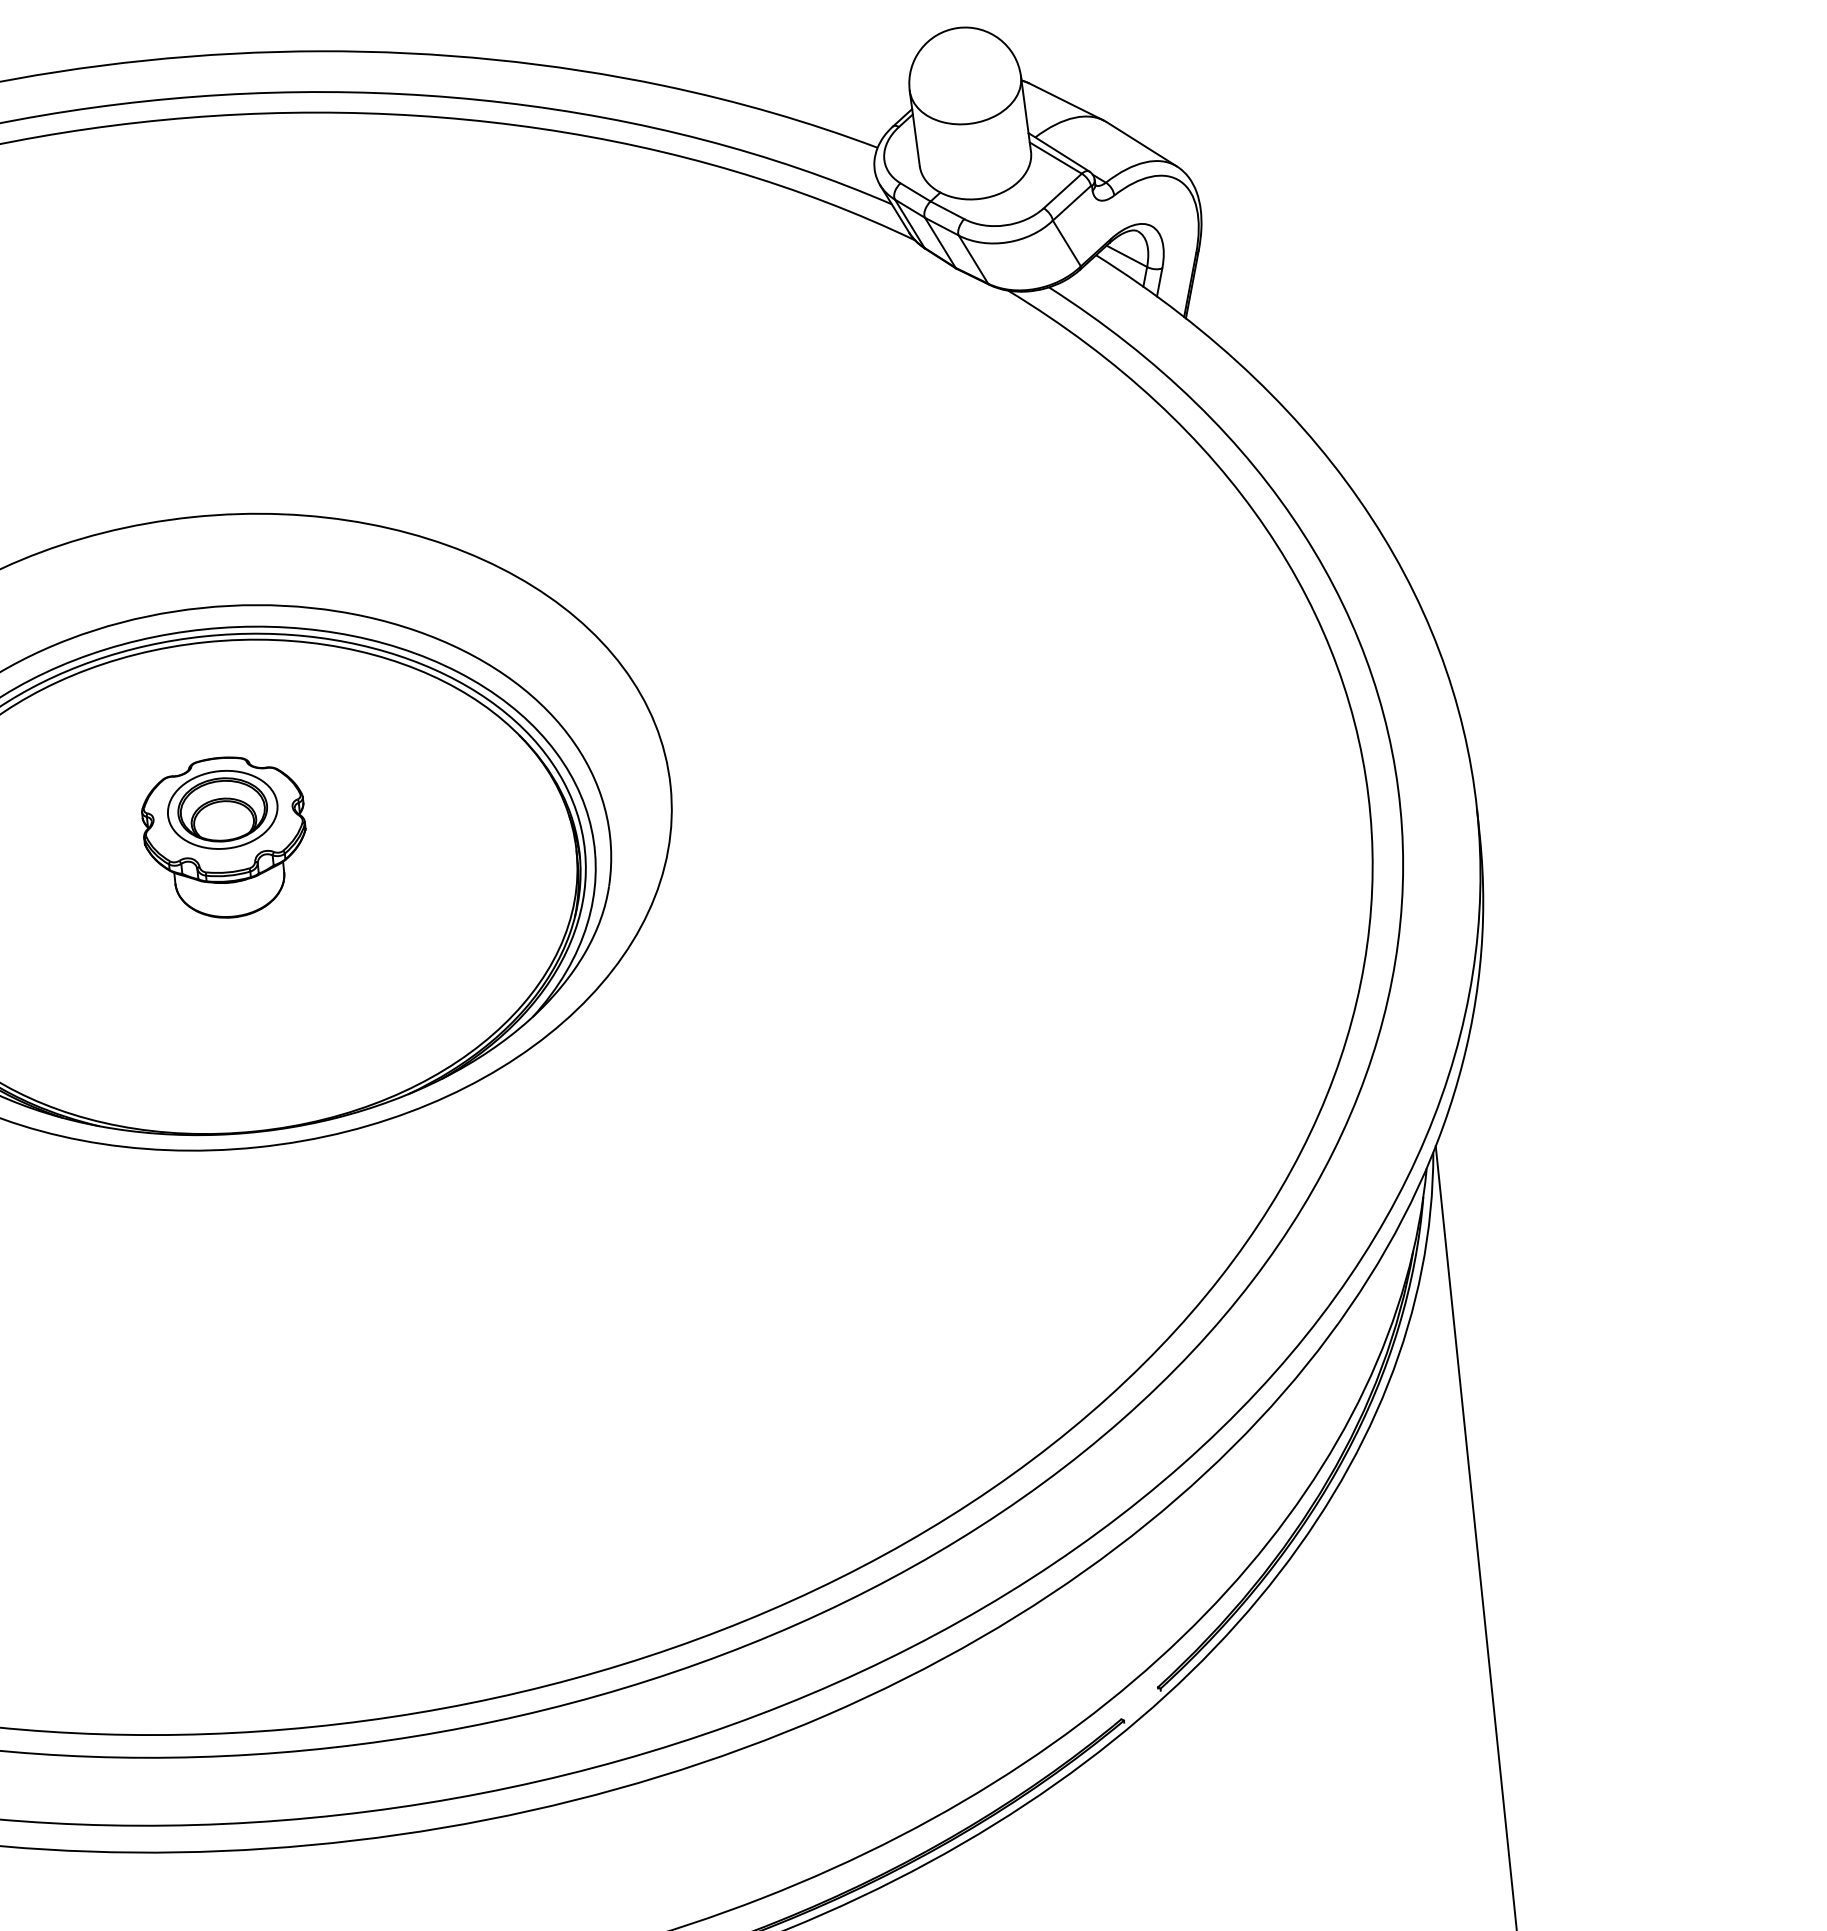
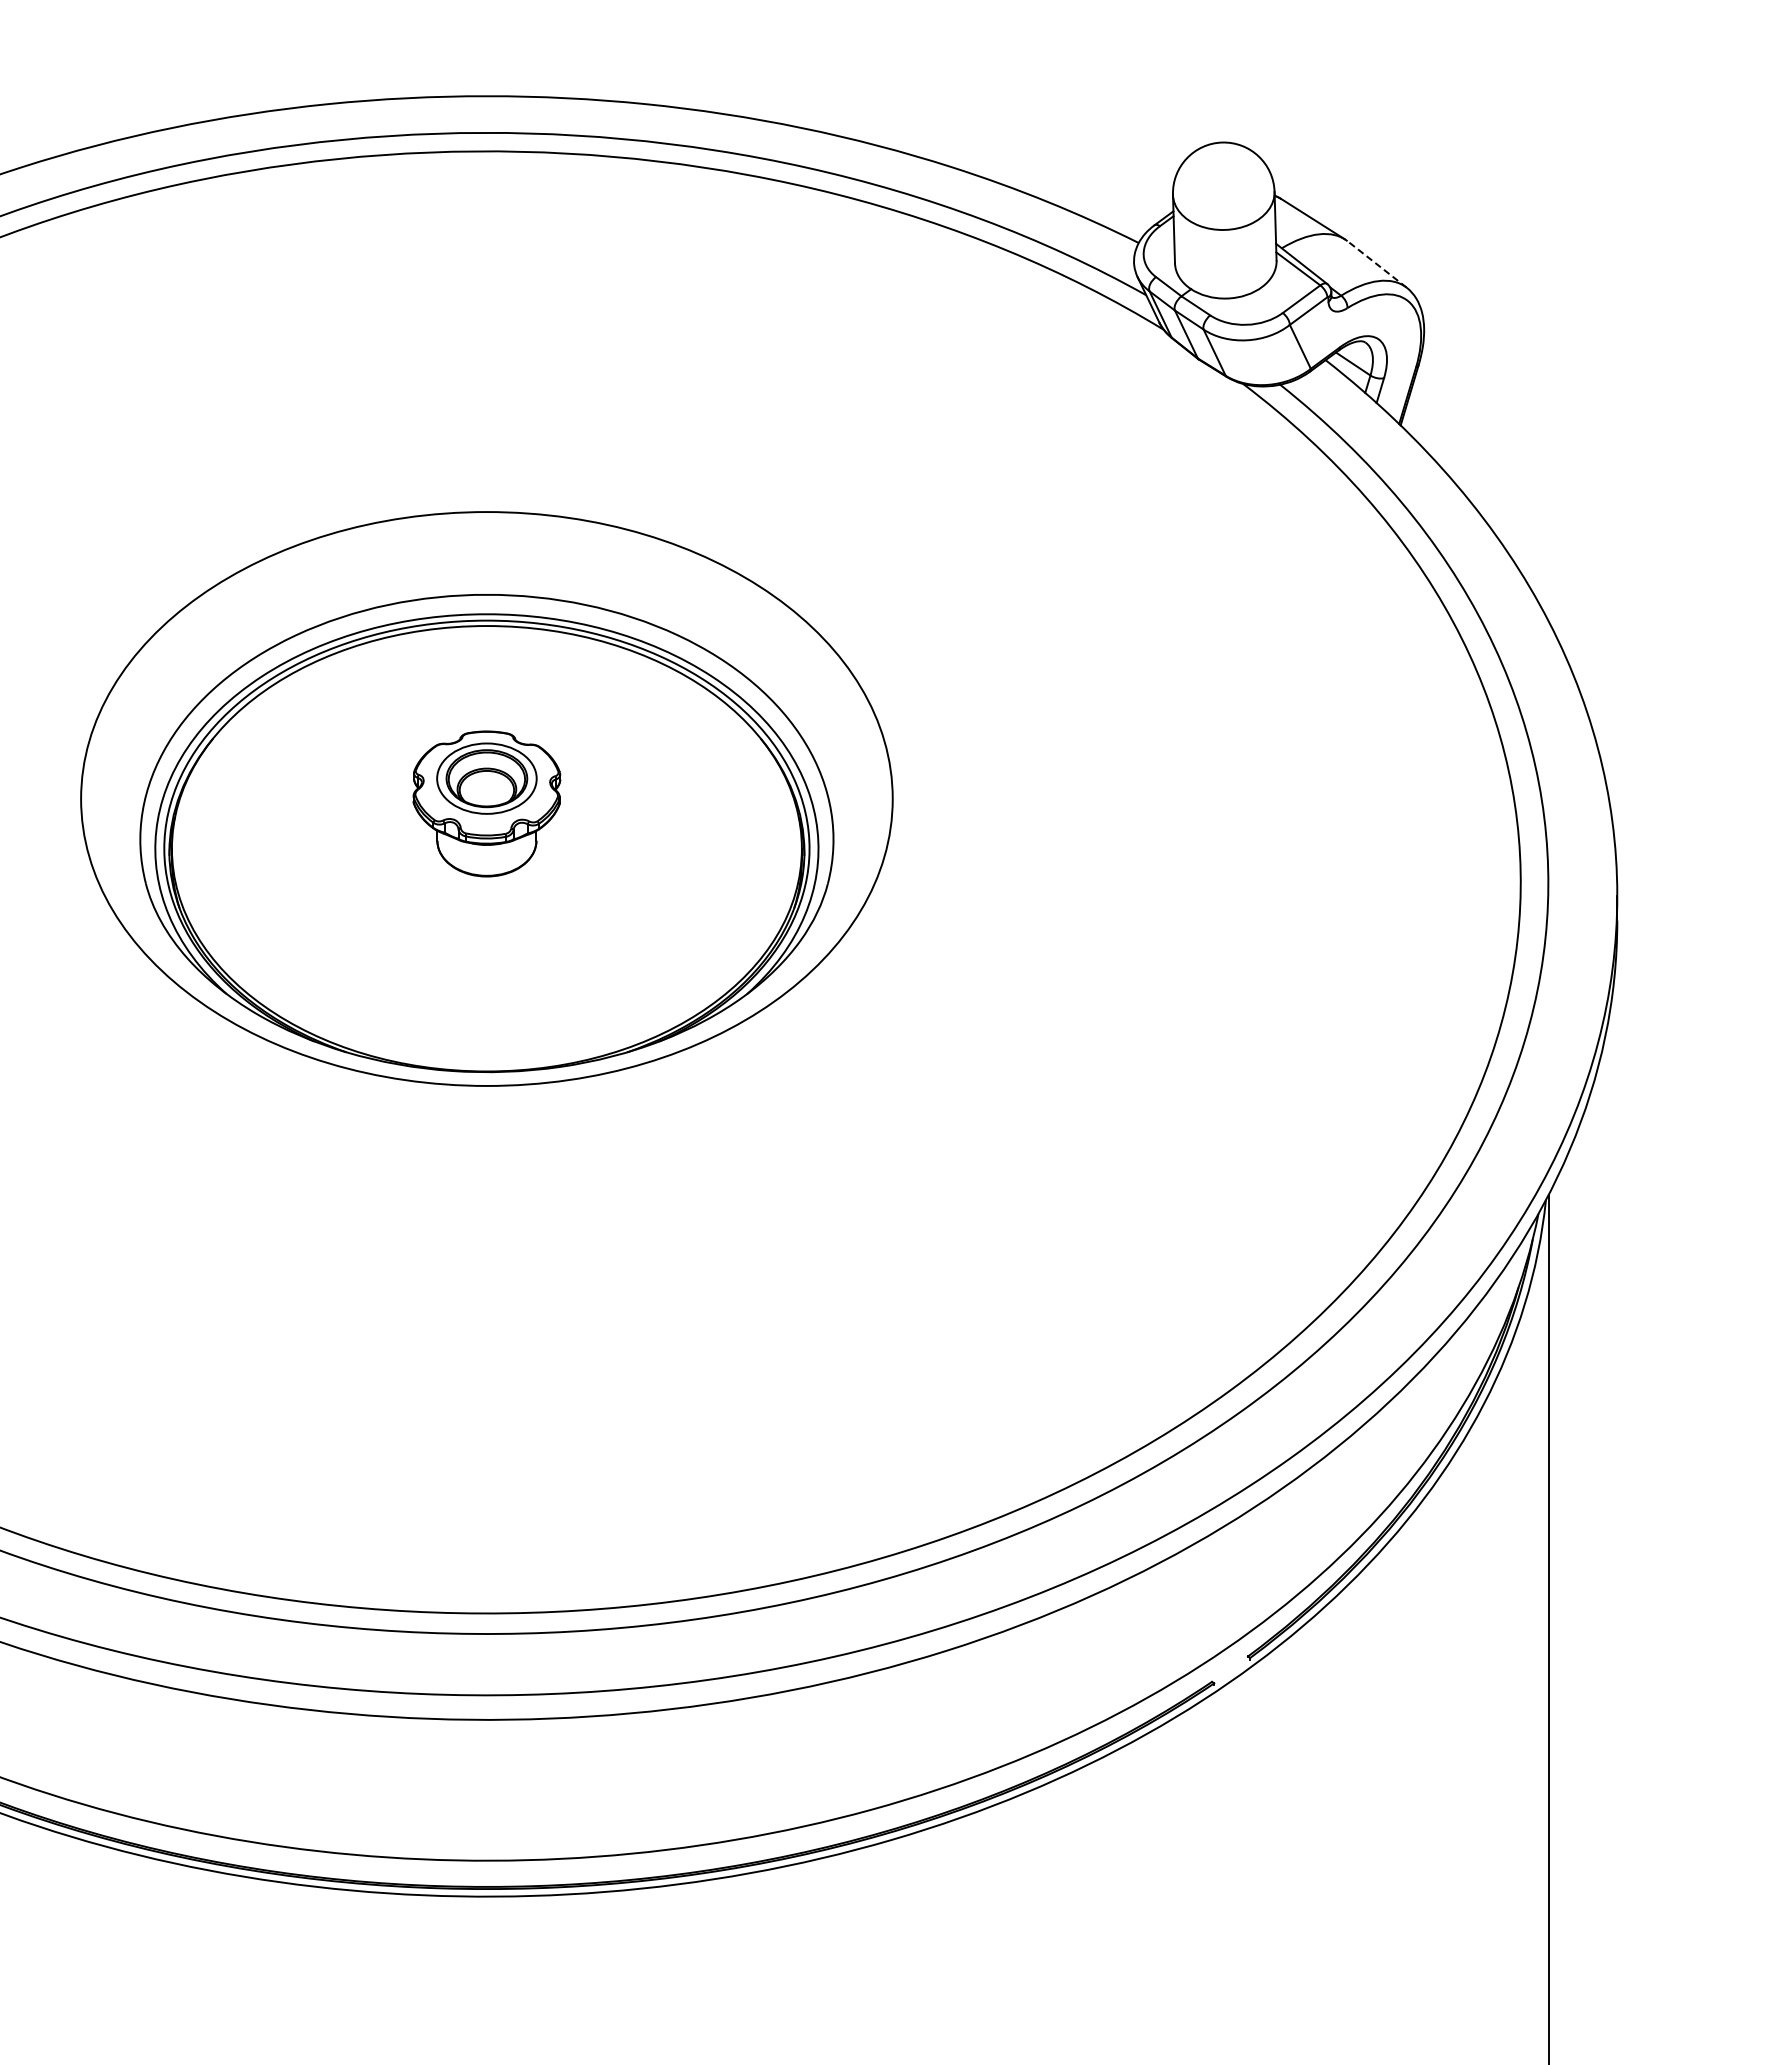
line: (1142, 144) -> (1377, 264), solid -> dashed

